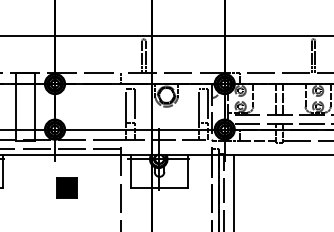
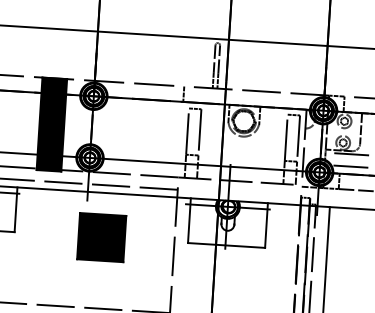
fill: (25, 106) -> (52, 124), added
part: (66, 187) -> (100, 237), size x1.67

